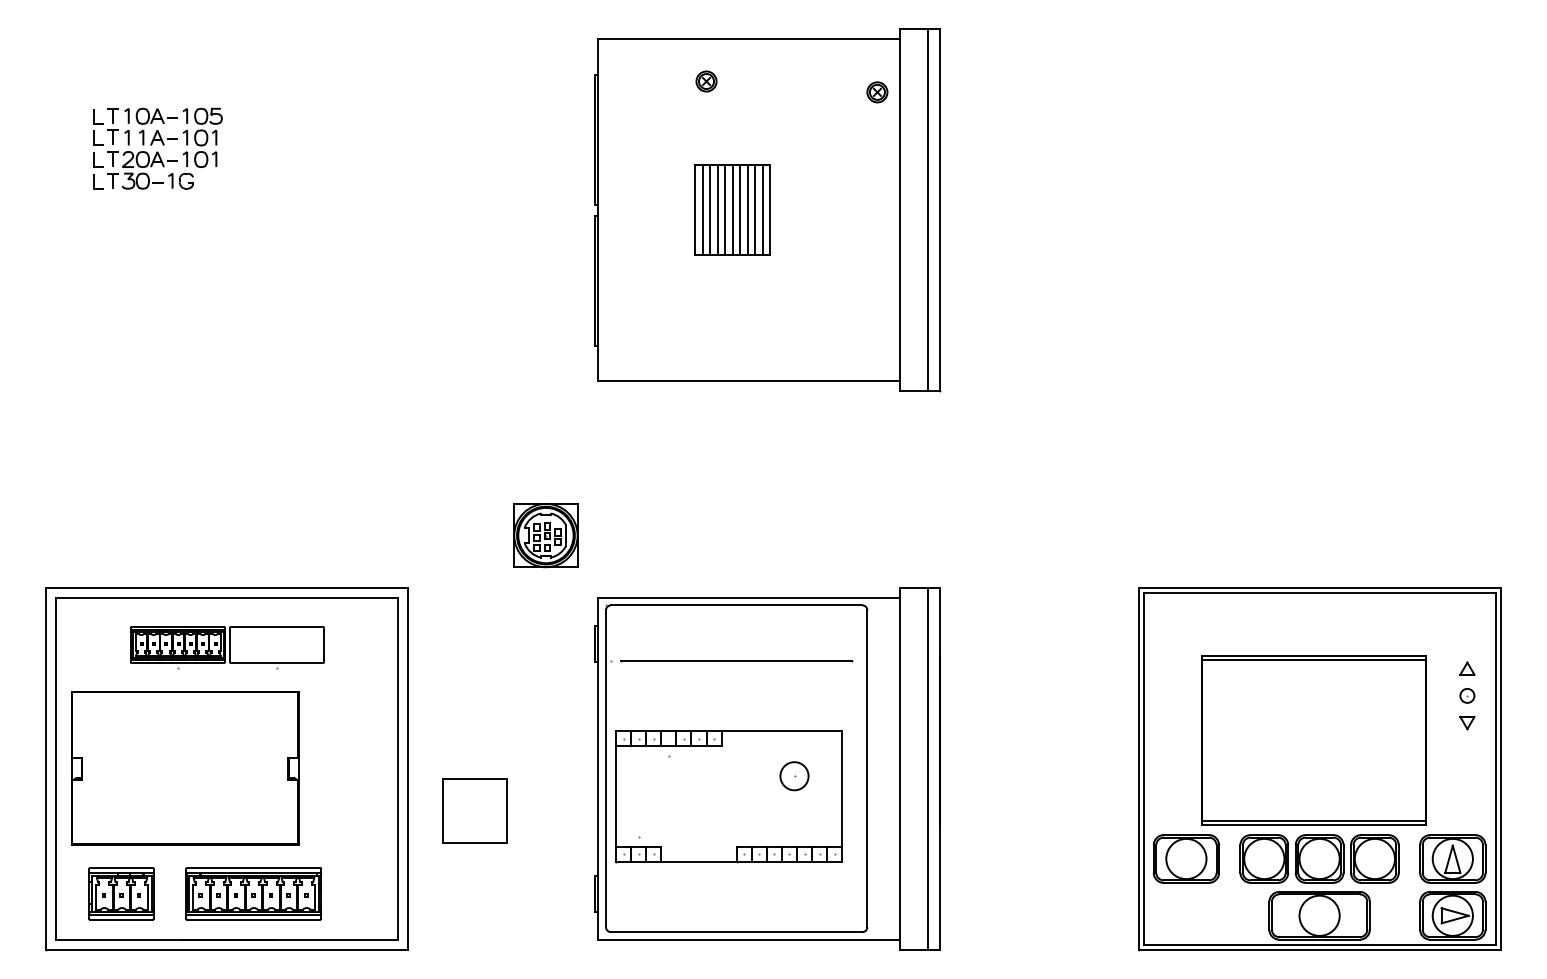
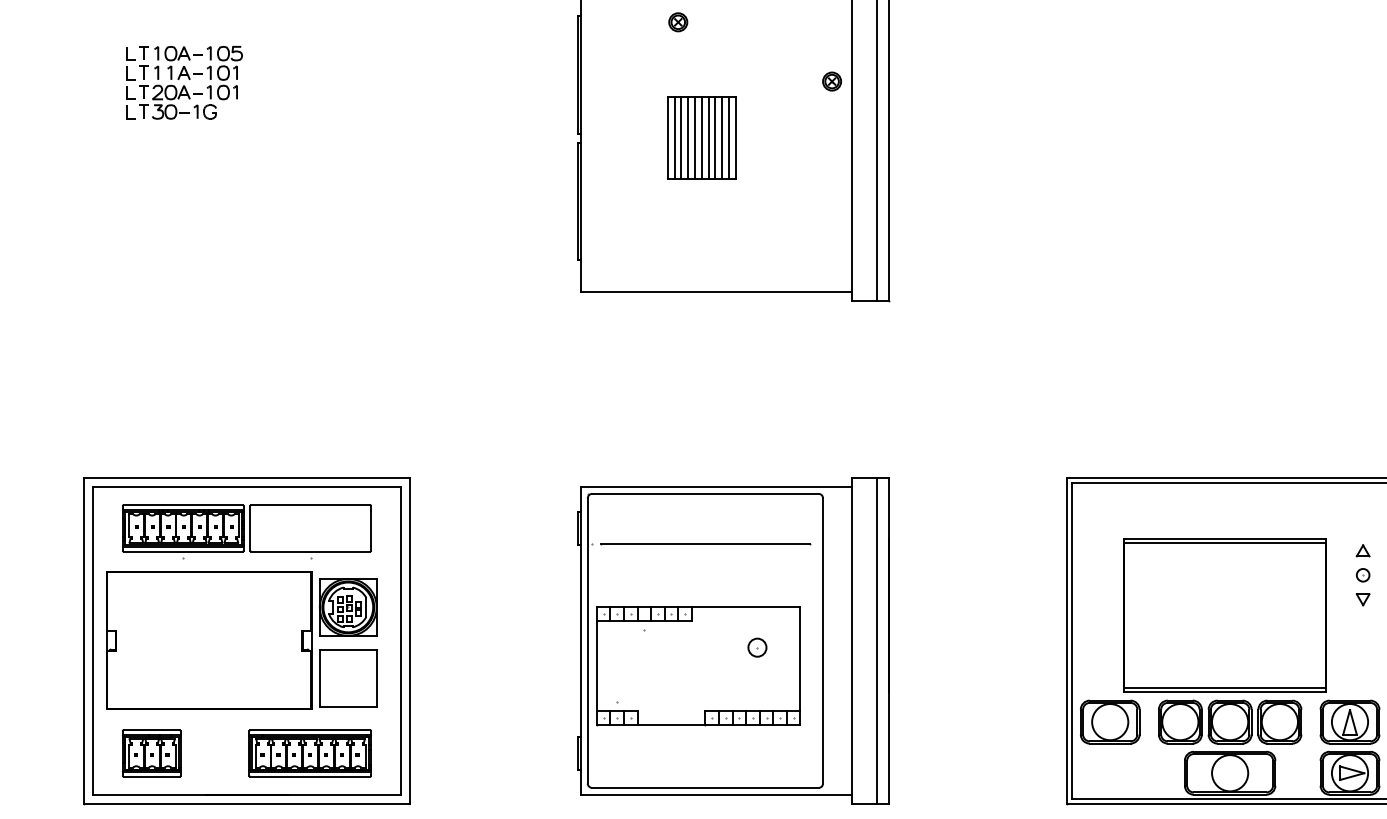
part: (877, 92) -> (832, 81), moved
part: (545, 535) -> (347, 607), moved
part: (227, 647) -> (247, 531), size x1.43
part: (794, 776) -> (757, 647), size x0.71
part: (474, 810) -> (347, 678), moved
part: (253, 893) -> (310, 753), moved

